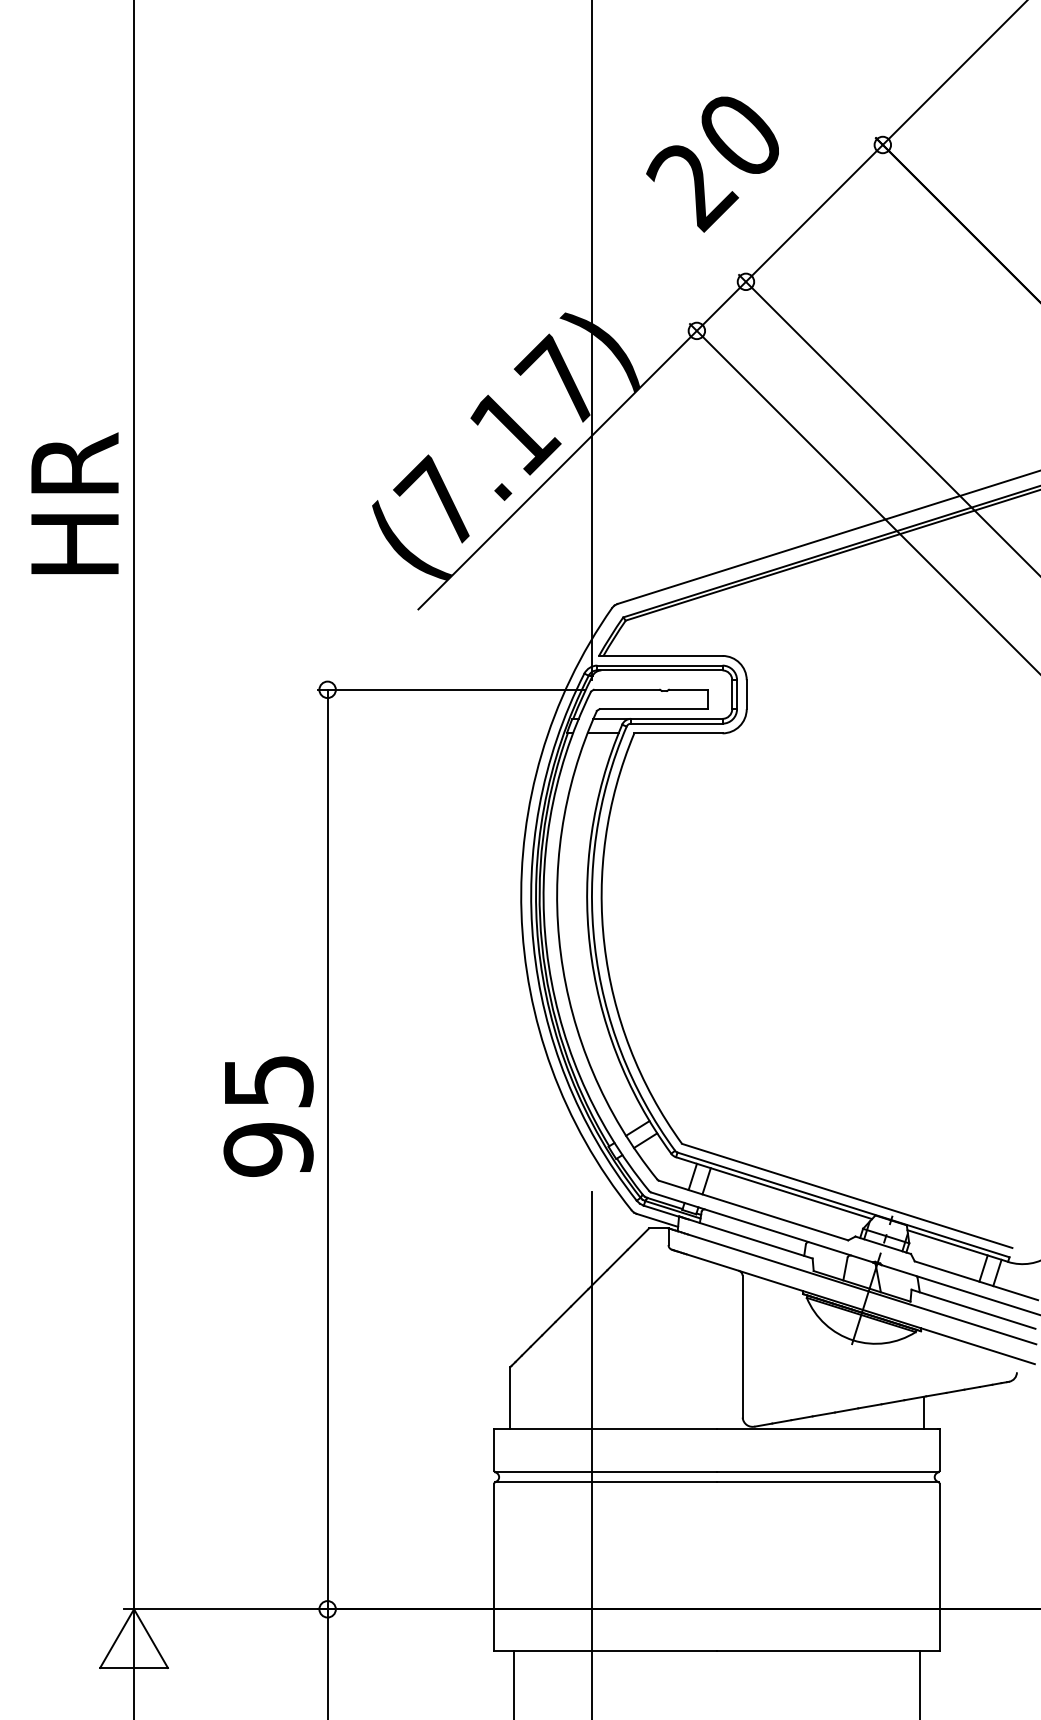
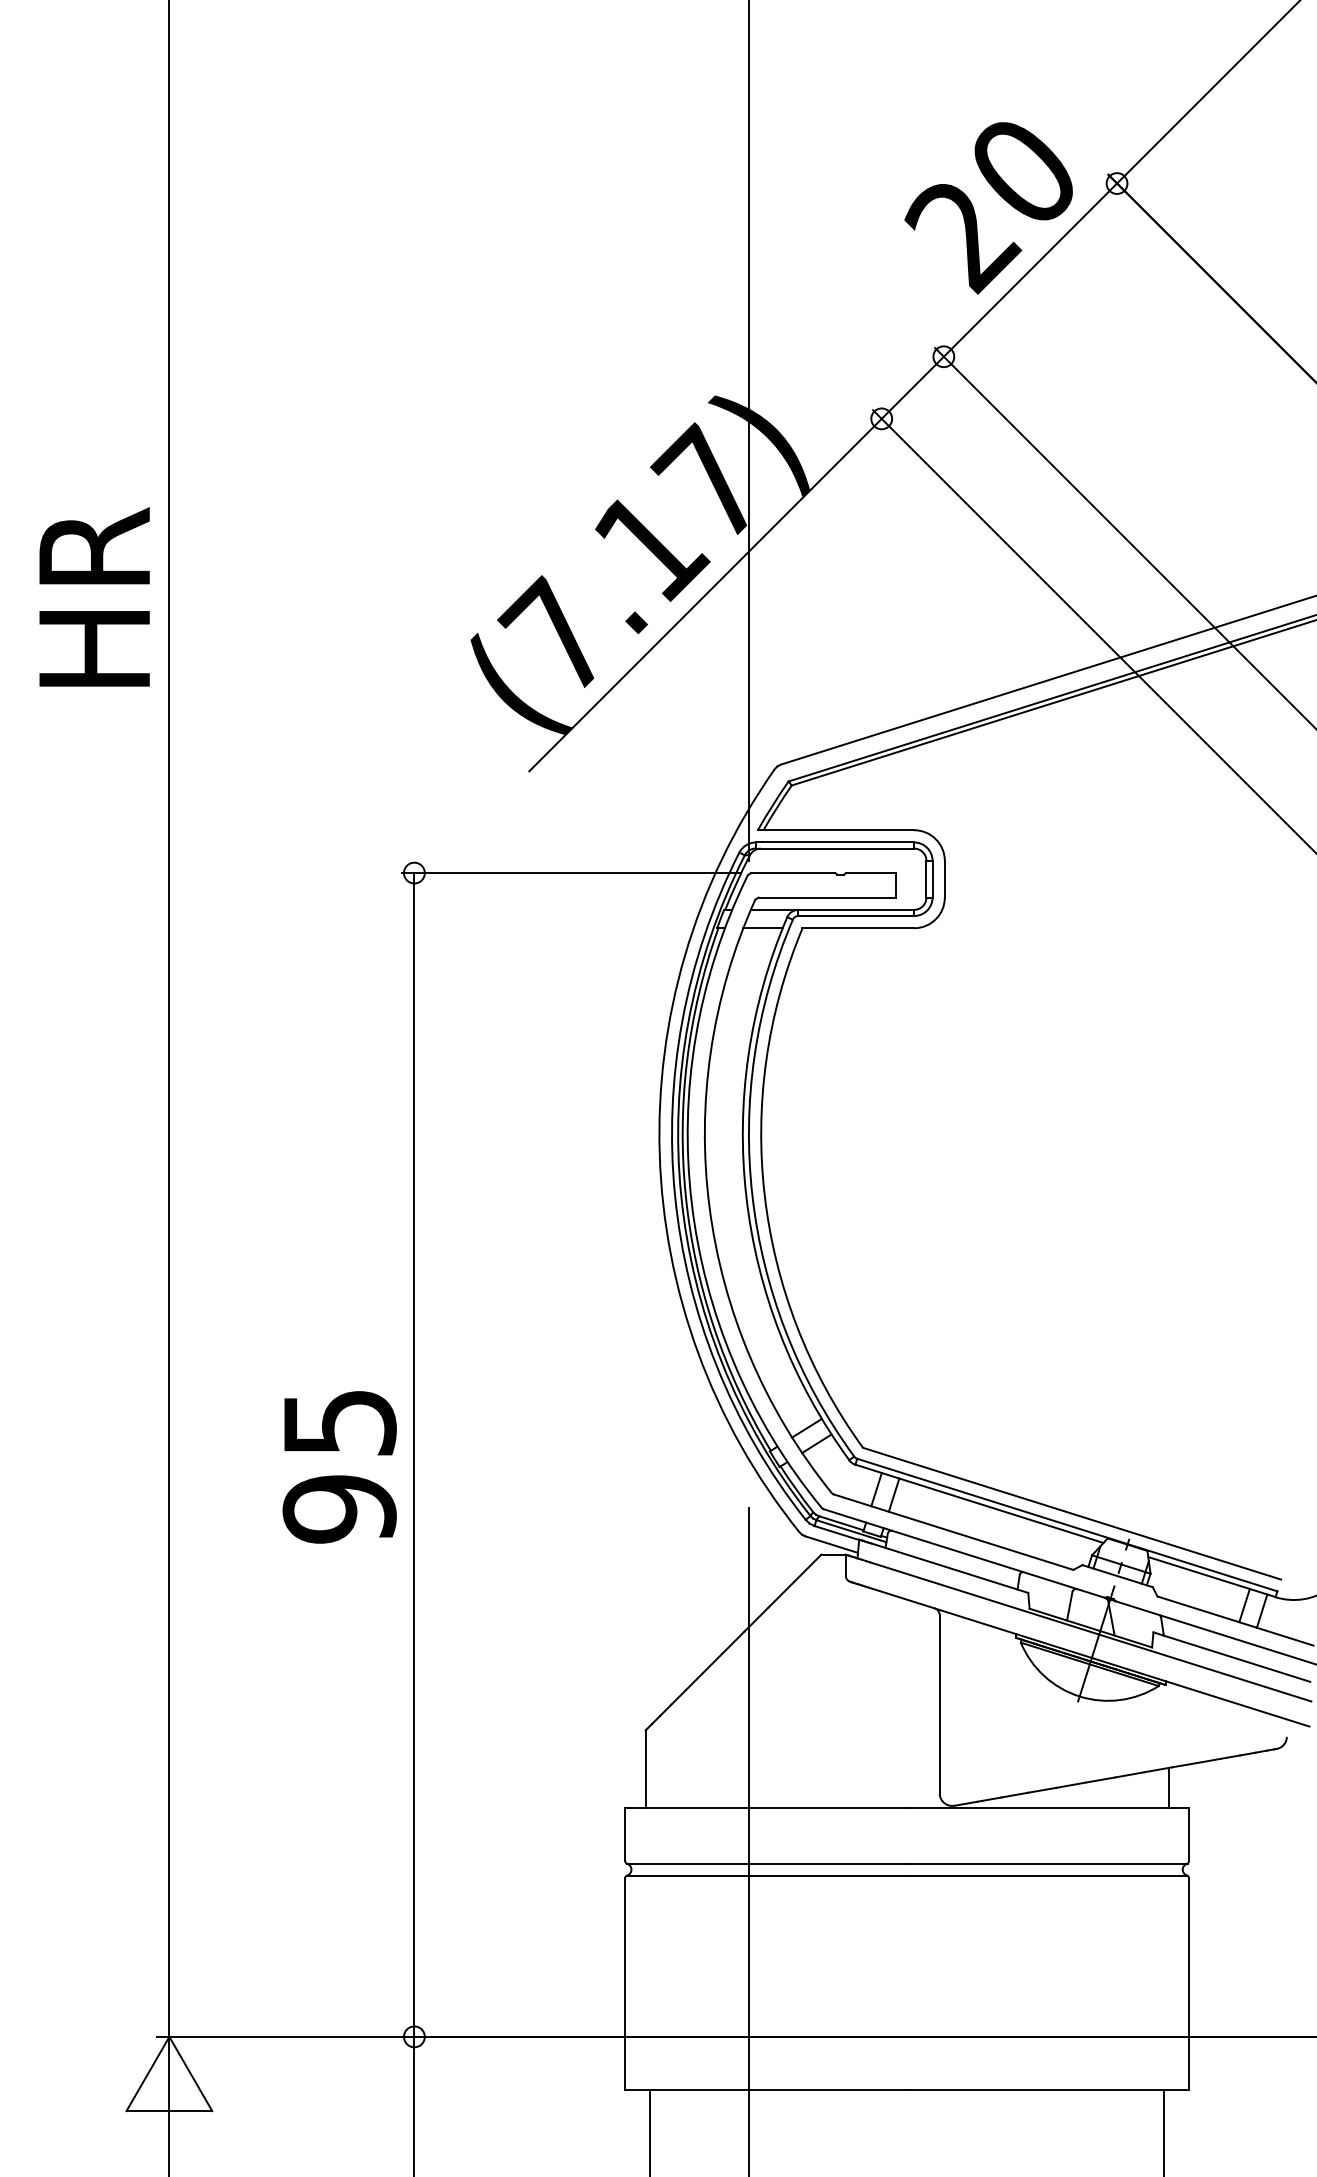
text: (712, 164) -> (988, 208), moved
text: (74, 502) -> (94, 596), moved
text: (268, 1116) -> (339, 1467), moved

